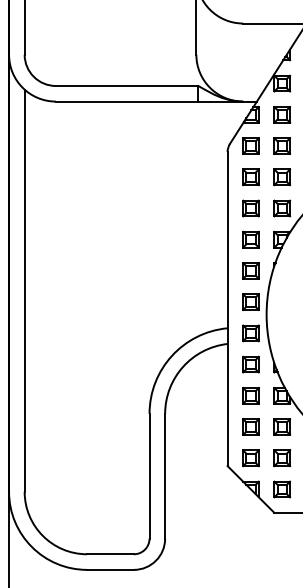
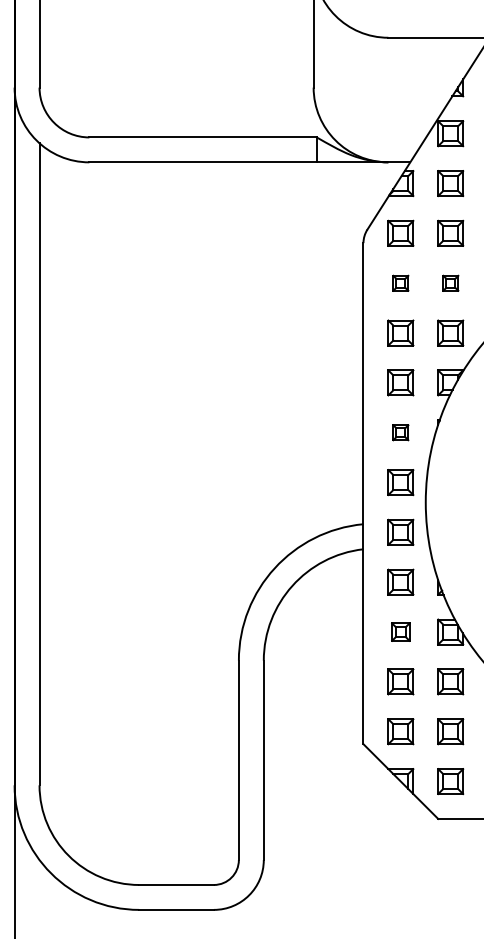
part: (250, 177) -> (400, 283), size x0.6
part: (282, 177) -> (451, 283), size x0.6
part: (250, 270) -> (400, 431), size x0.6
part: (250, 395) -> (400, 631), size x0.7

